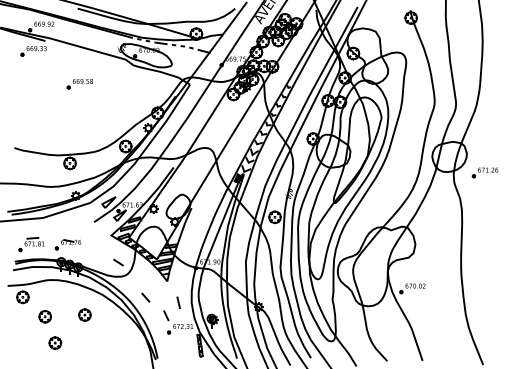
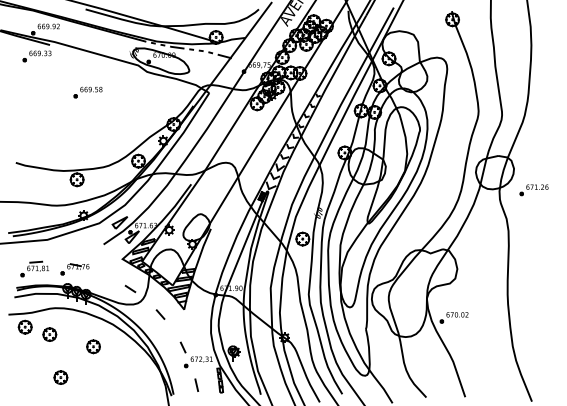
line: (145, 297) -> (160, 314), moved
line: (178, 302) -> (196, 384), moved
part: (44, 316) -> (49, 334), moved

